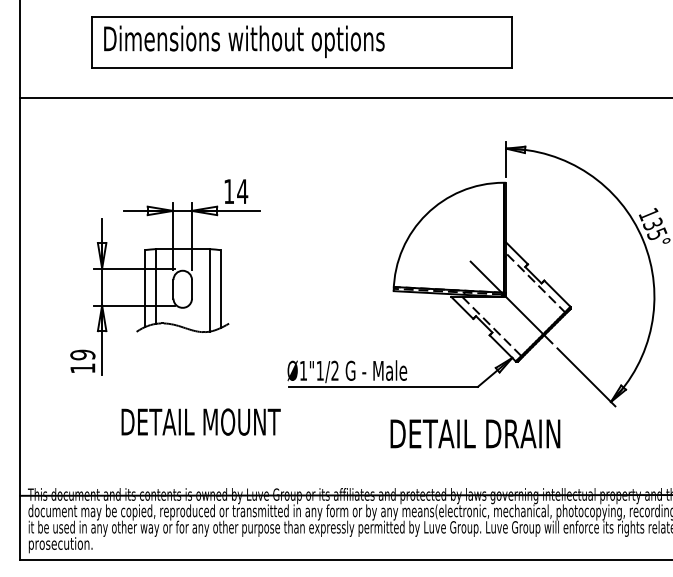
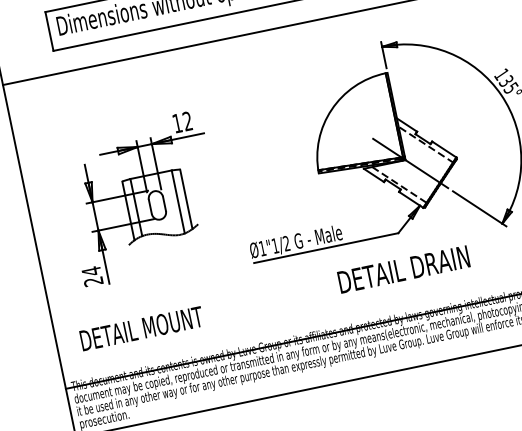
text: (242, 191) -> (187, 121), 14 -> 12
text: (82, 361) -> (92, 276), 19 -> 24
text: (200, 421) -> (141, 328), moved

